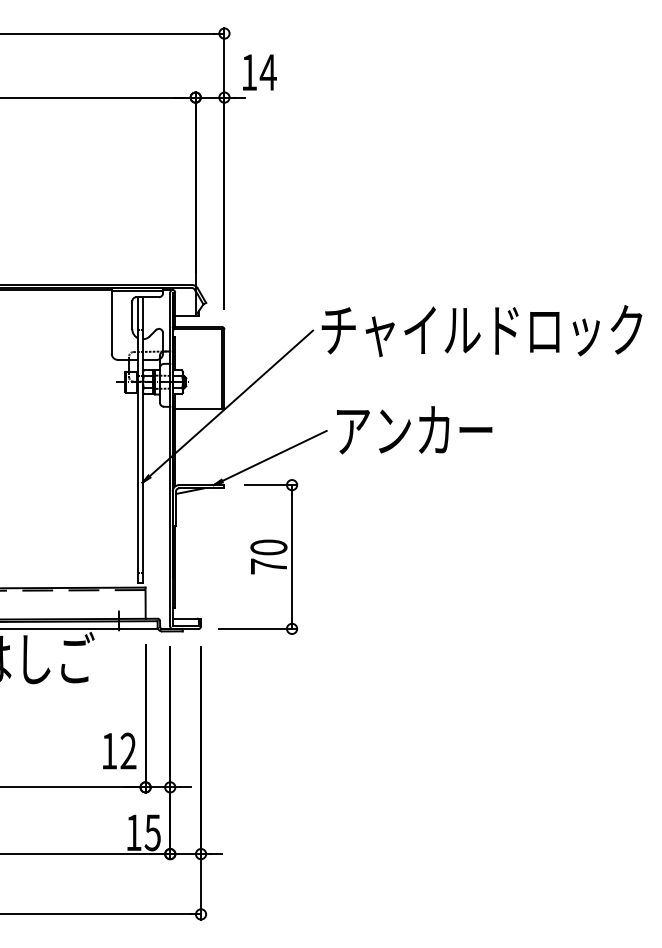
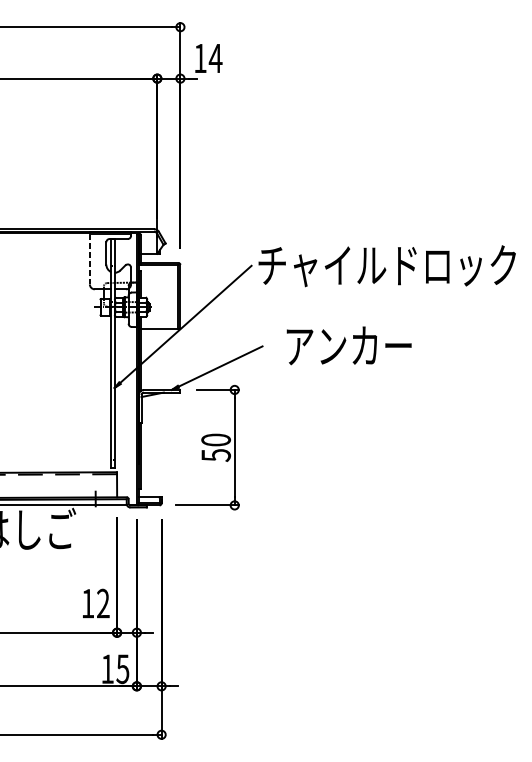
line: (111, 320) -> (89, 257), solid -> dashed
text: (414, 430) -> (349, 346), moved
text: (269, 566) -> (216, 455), 70 -> 50

